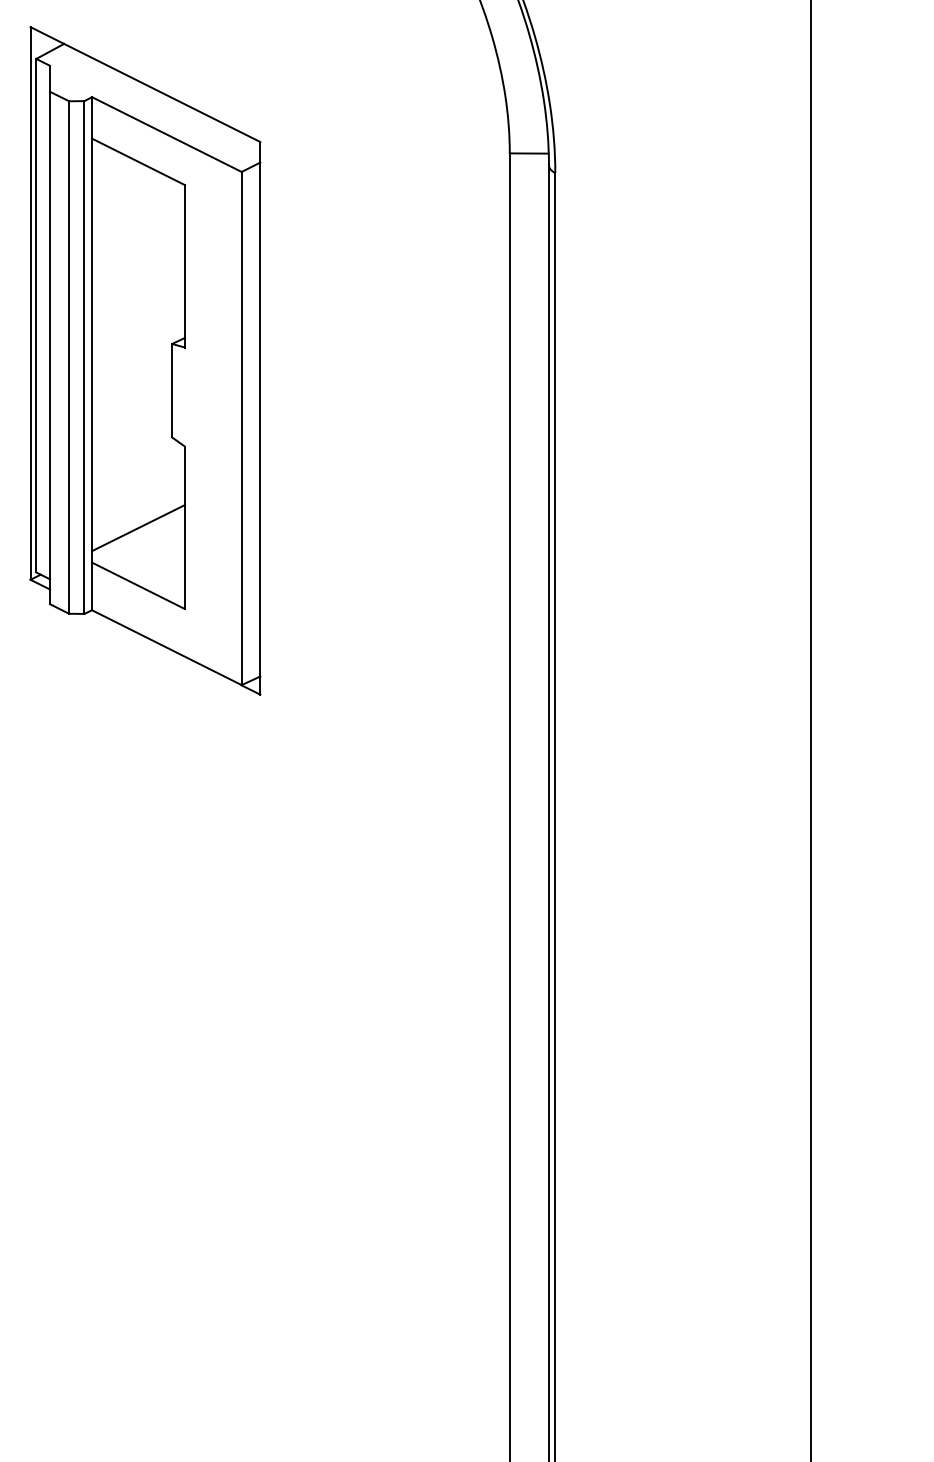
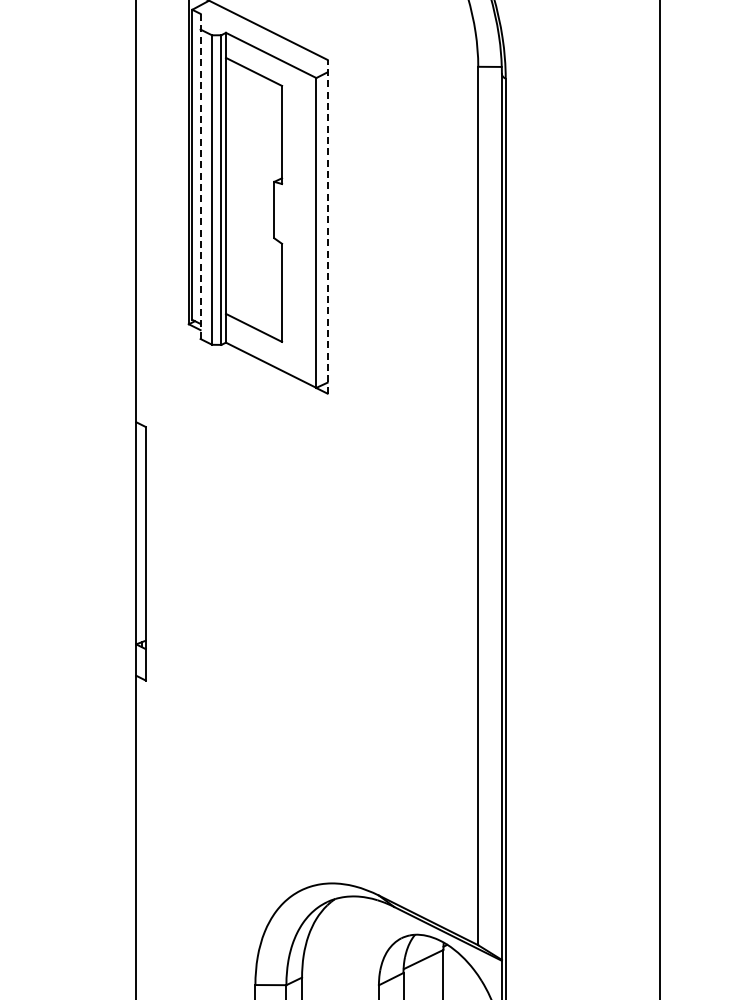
line: (49, 335) -> (200, 176), solid -> dashed
line: (260, 417) -> (327, 226), solid -> dashed
line: (139, 527) -> (254, 292), removed

